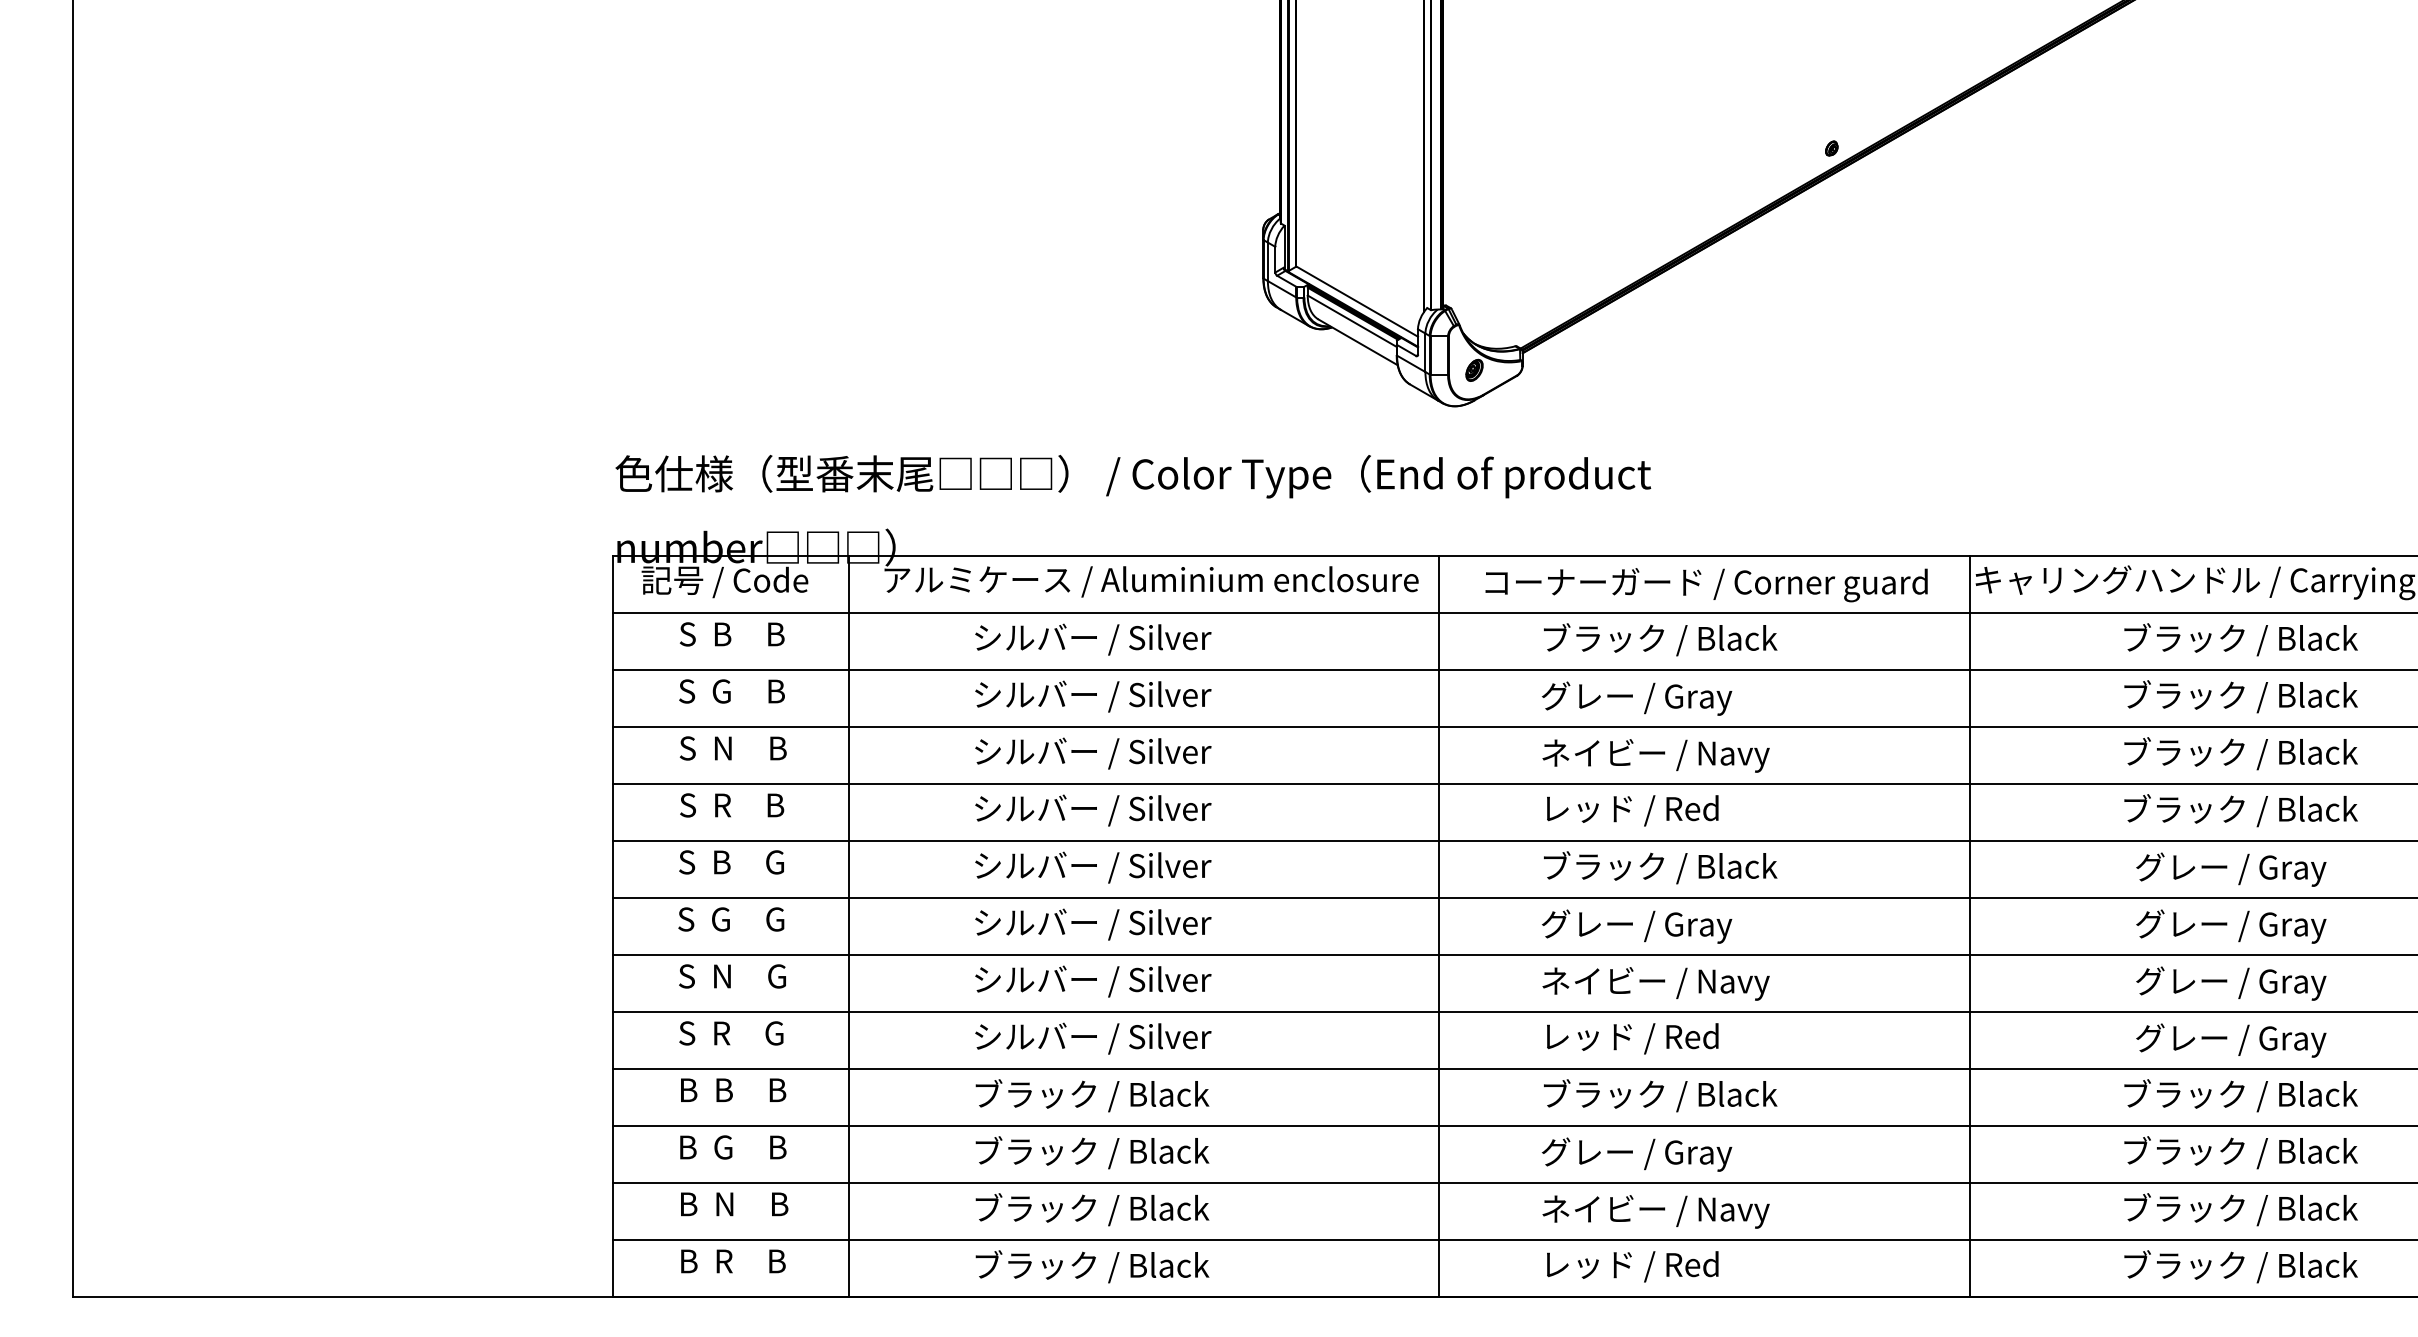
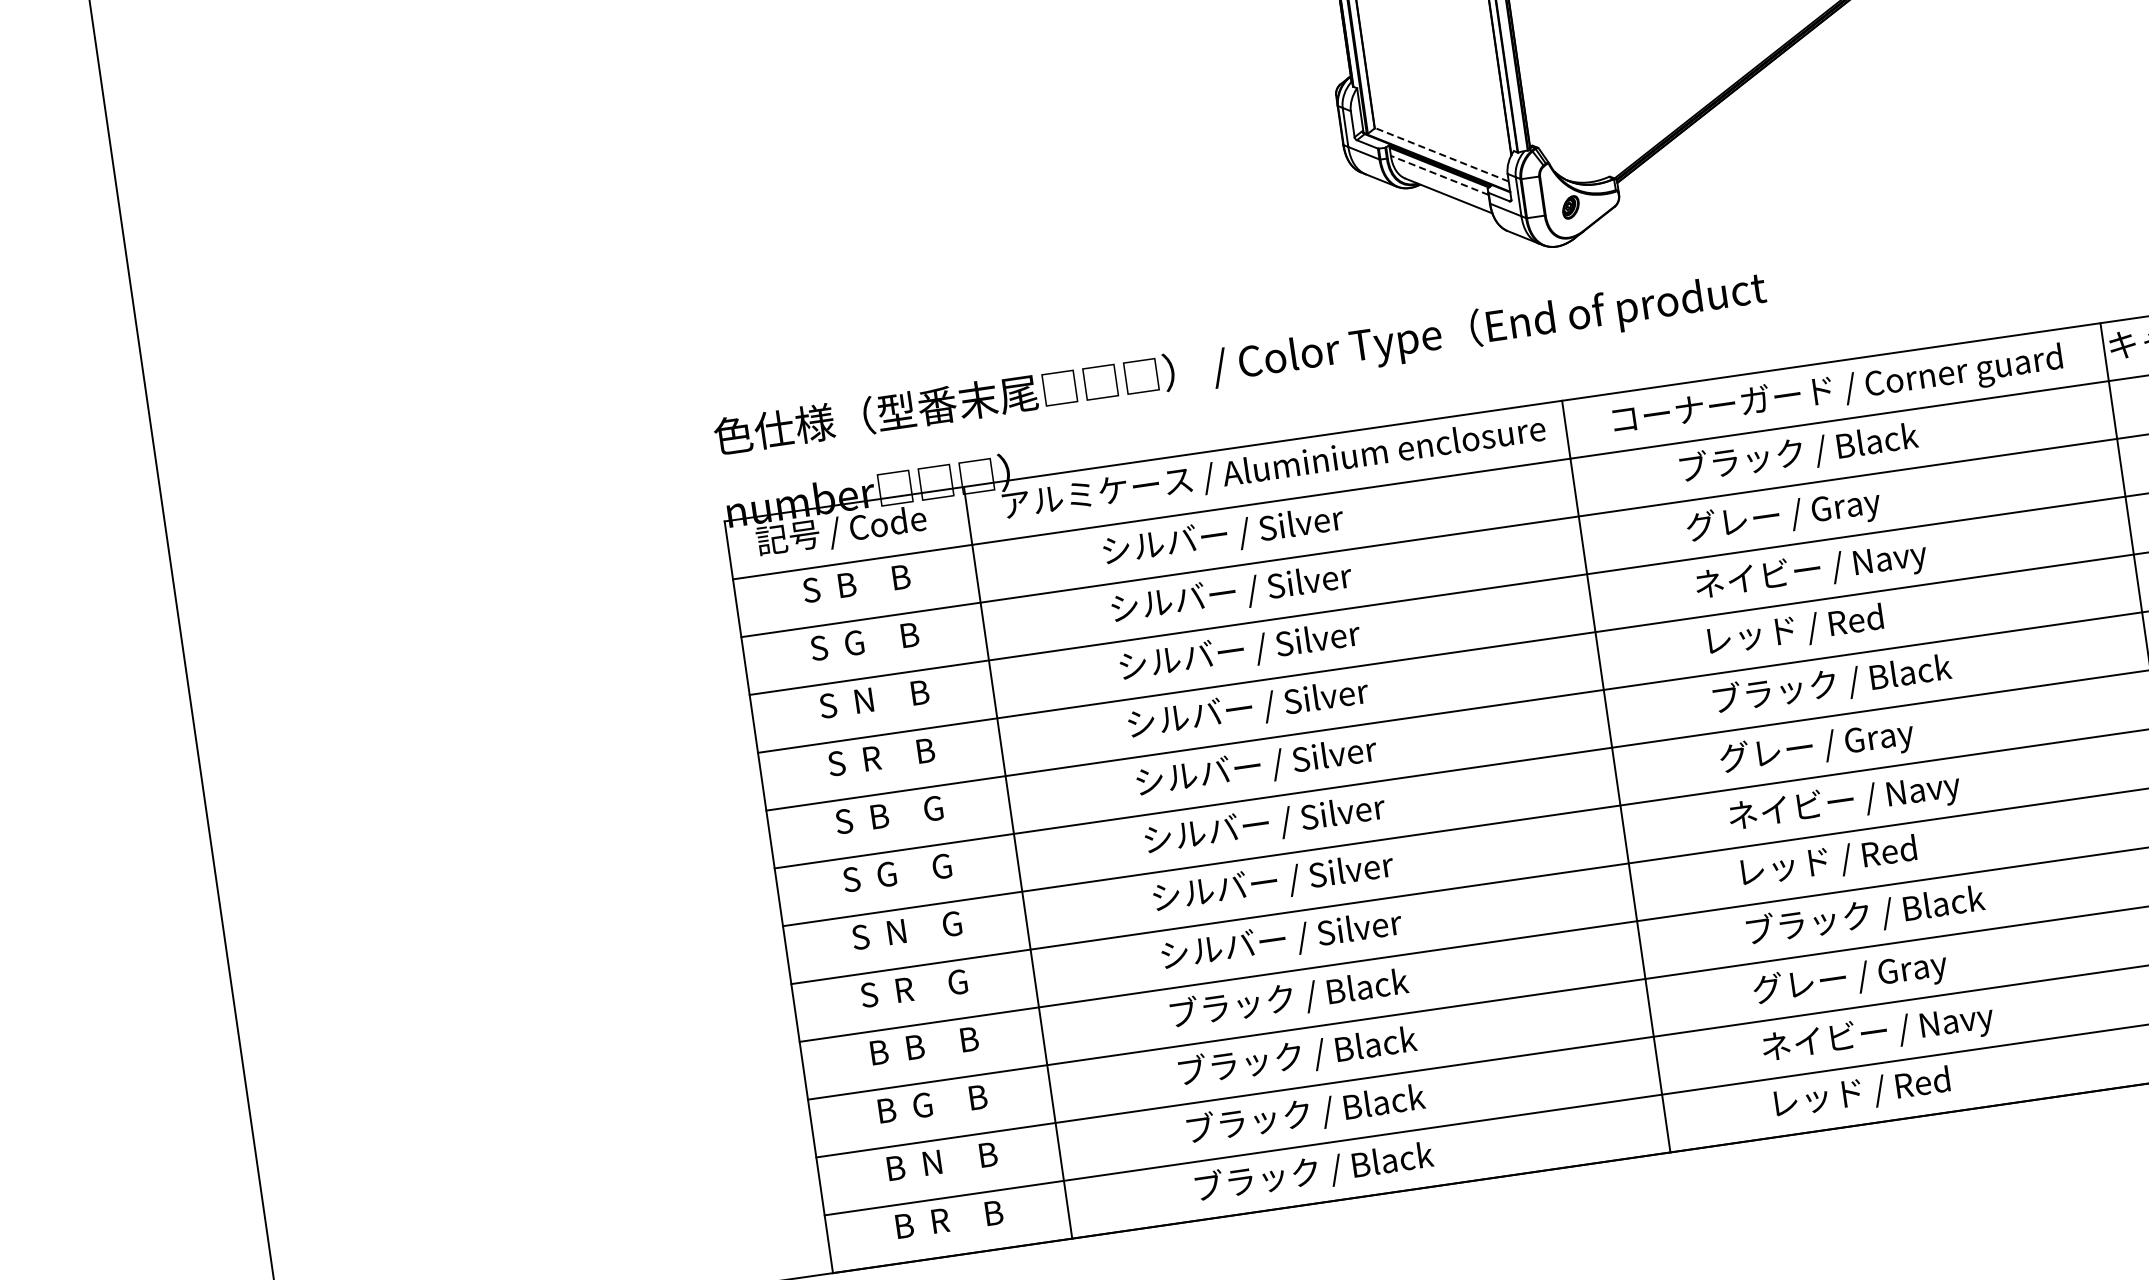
line: (1356, 301) -> (1441, 154), solid -> dashed
line: (1351, 320) -> (1438, 174), solid -> dashed

